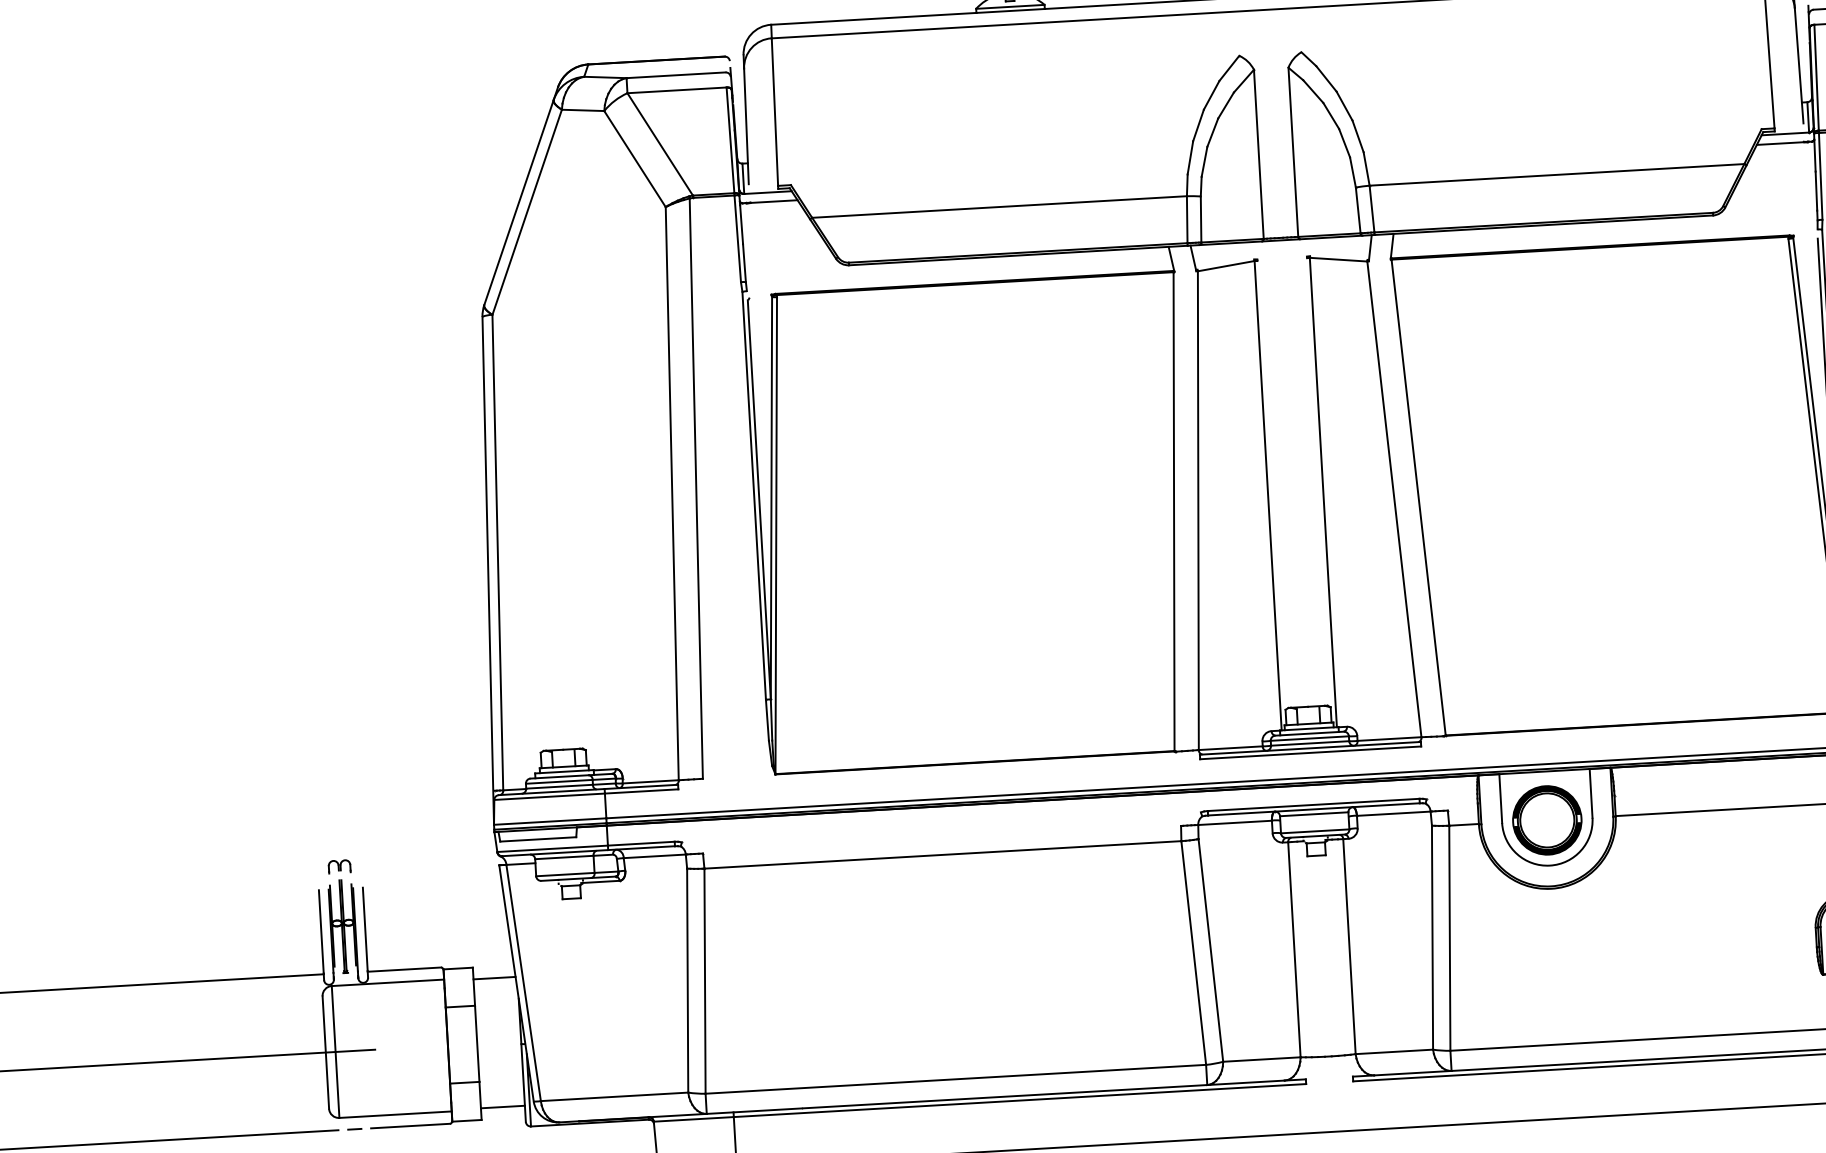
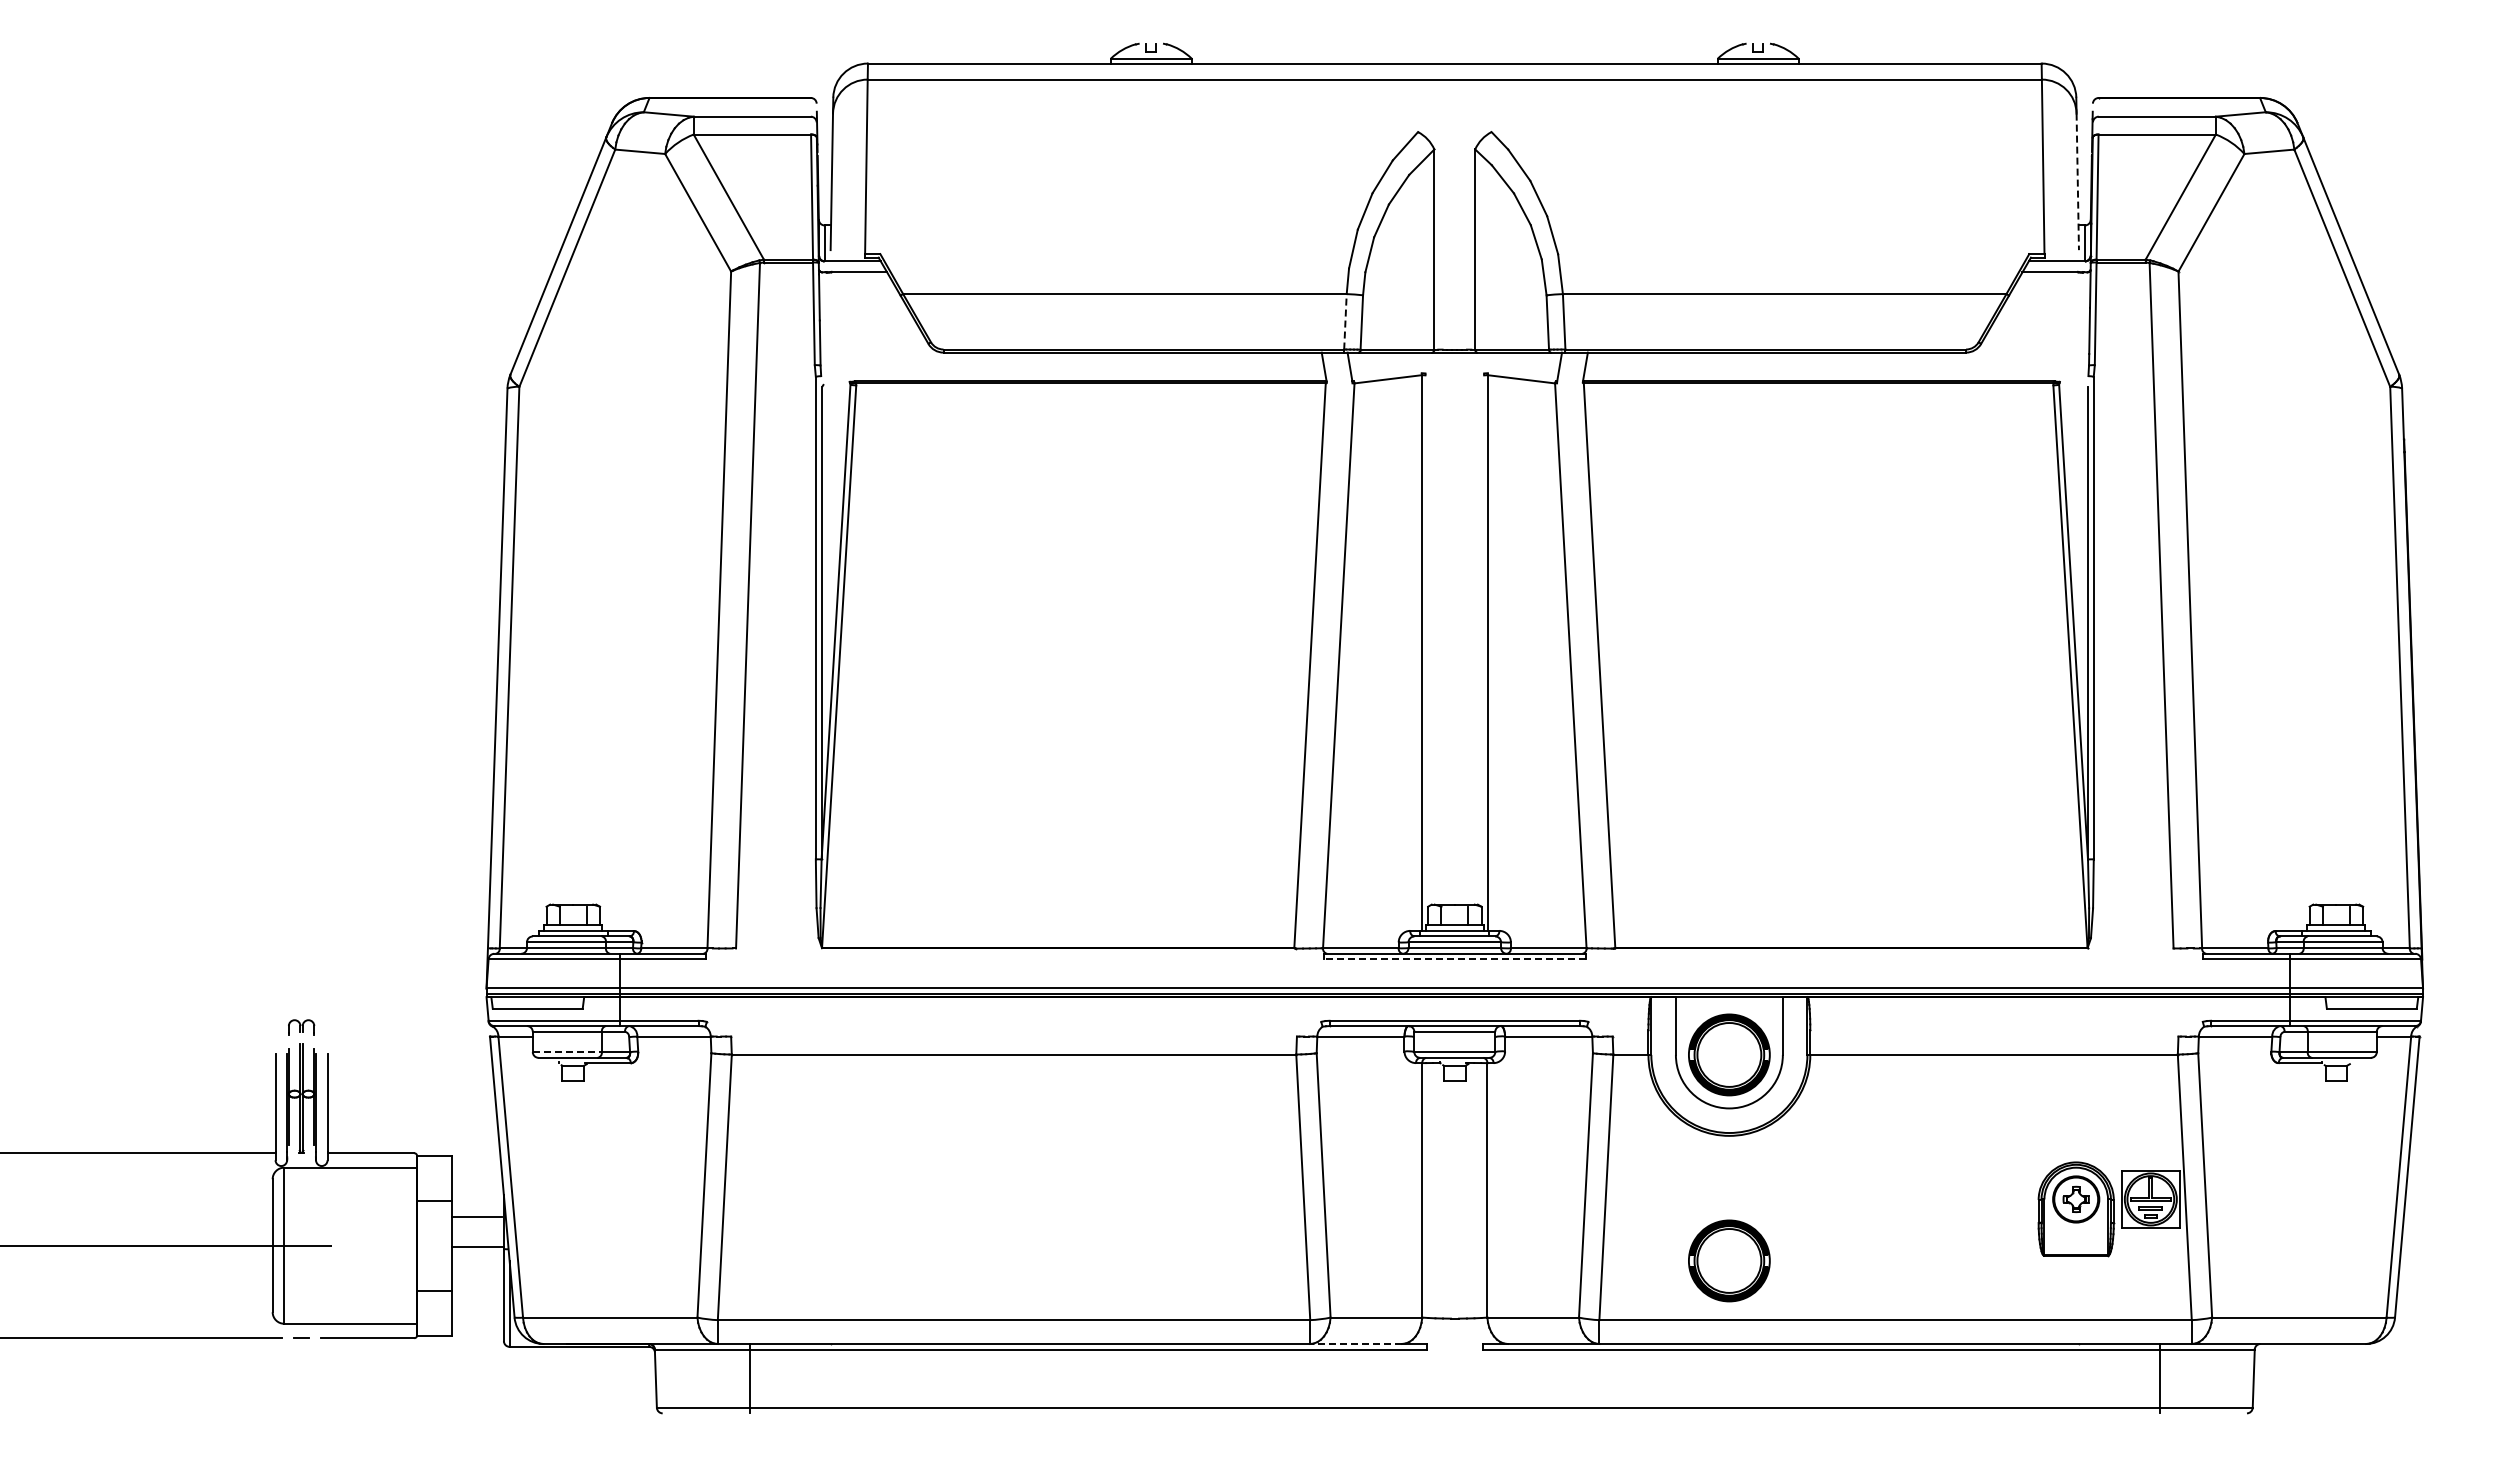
line: (1798, 66) -> (2077, 182), solid -> dashed
line: (1187, 219) -> (1345, 321), solid -> dashed
line: (1310, 753) -> (1454, 959), solid -> dashed
line: (565, 874) -> (567, 1052), solid -> dashed
line: (494, 978) -> (476, 1217), moved
part: (1557, 994) -> (1729, 1260), added
line: (1246, 1082) -> (1356, 1343), solid -> dashed
line: (502, 1107) -> (477, 1247), moved

